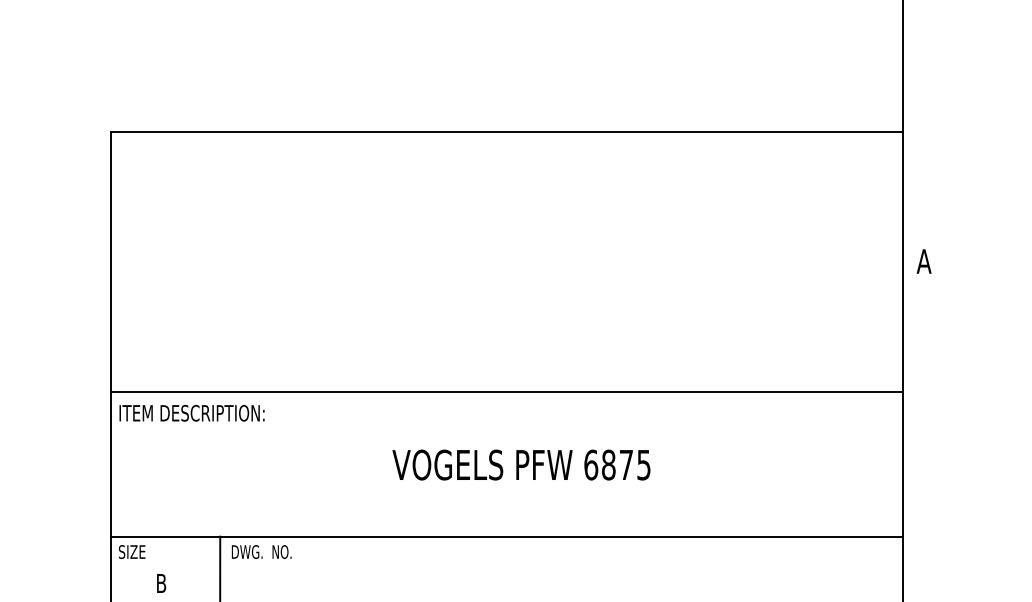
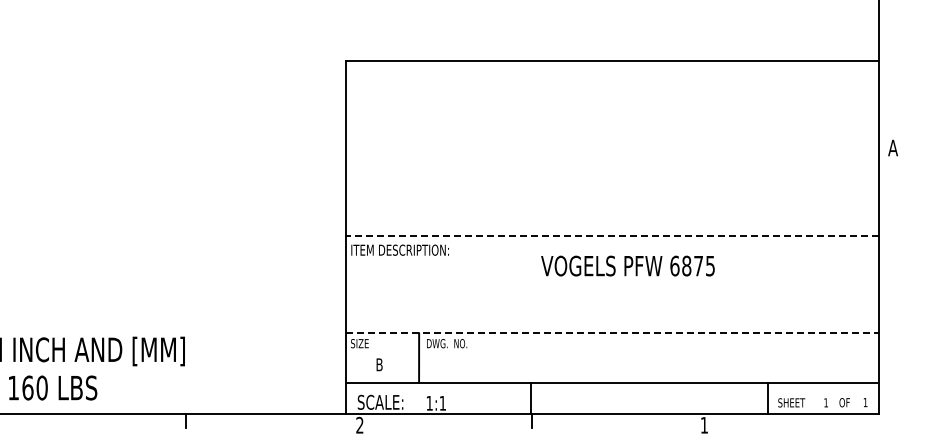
line: (505, 391) -> (611, 235), solid -> dashed
text: (520, 464) -> (627, 265), moved
line: (507, 536) -> (612, 333), solid -> dashed

